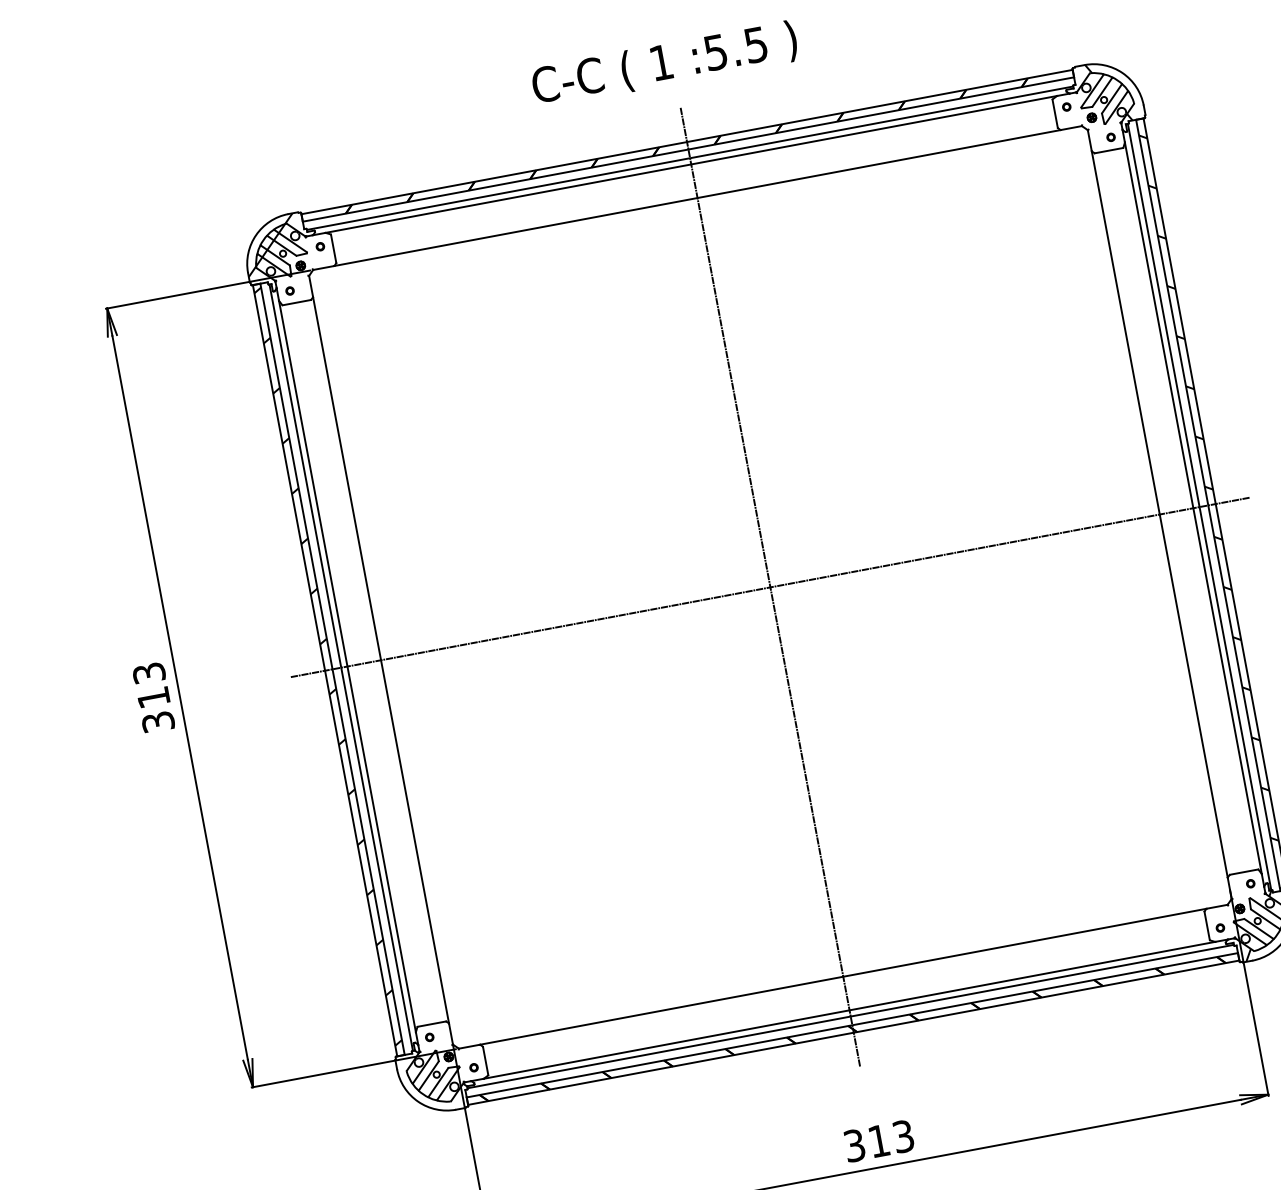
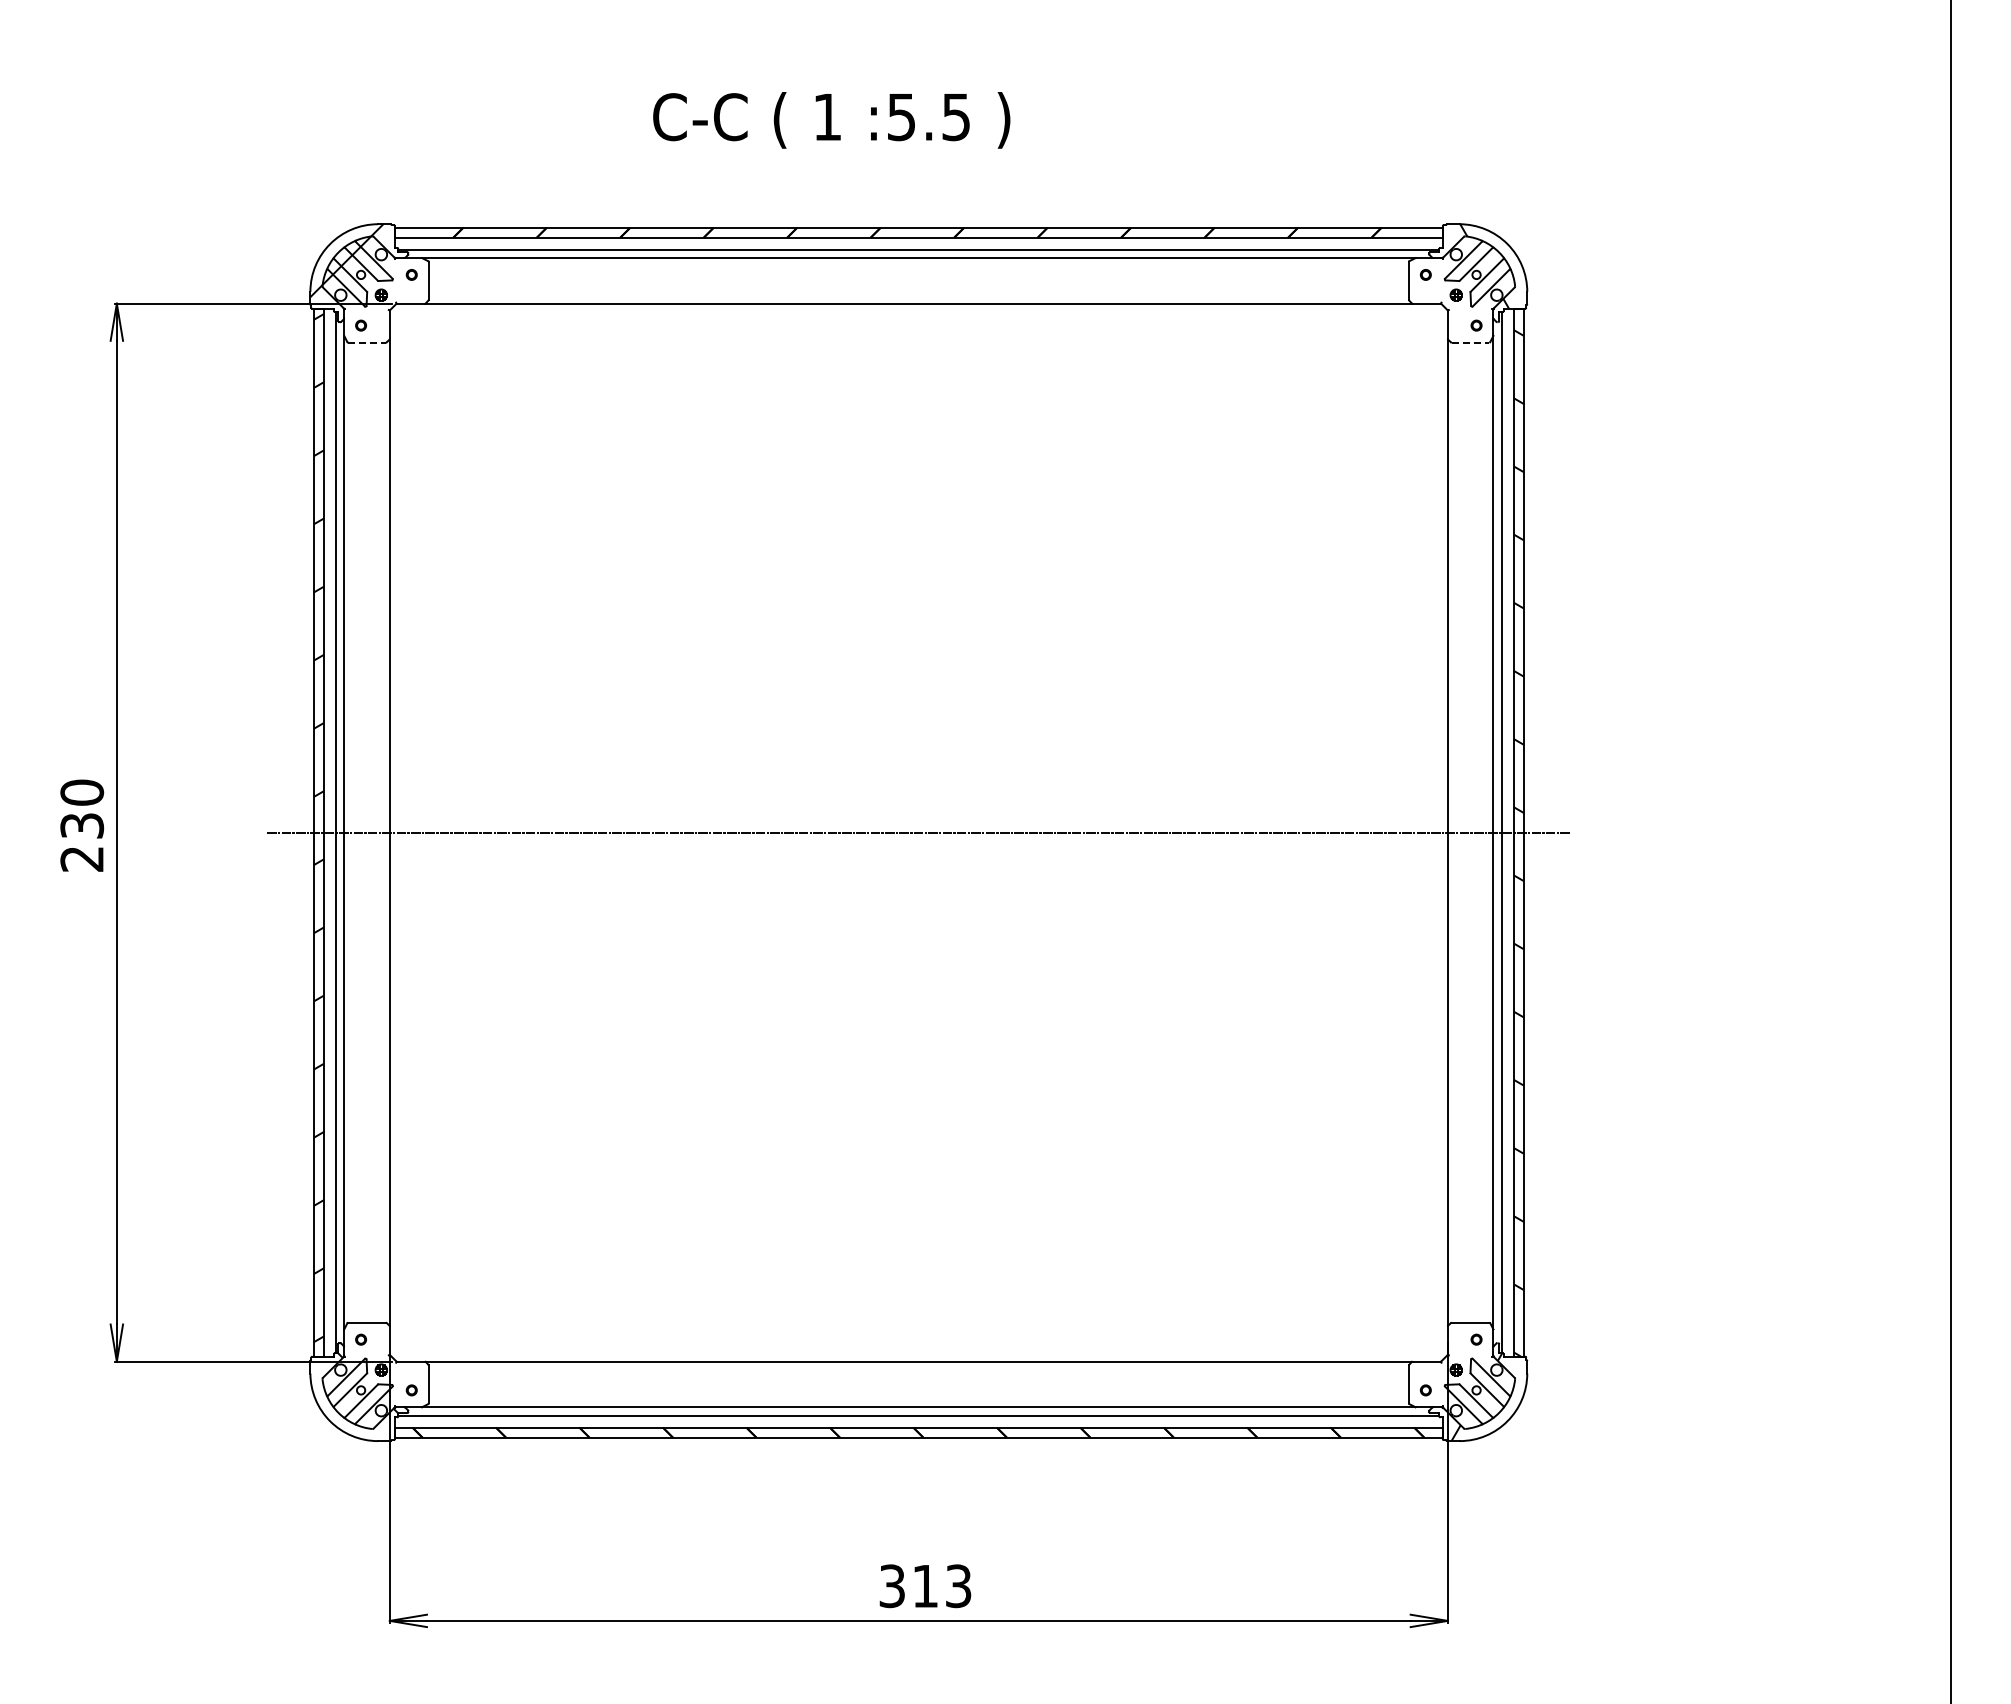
text: (664, 64) -> (831, 120), moved
line: (1108, 150) -> (1470, 342), solid -> dashed
line: (297, 302) -> (367, 342), solid -> dashed
line: (770, 587) -> (918, 832), removed
text: (153, 697) -> (82, 825), 313 -> 230

